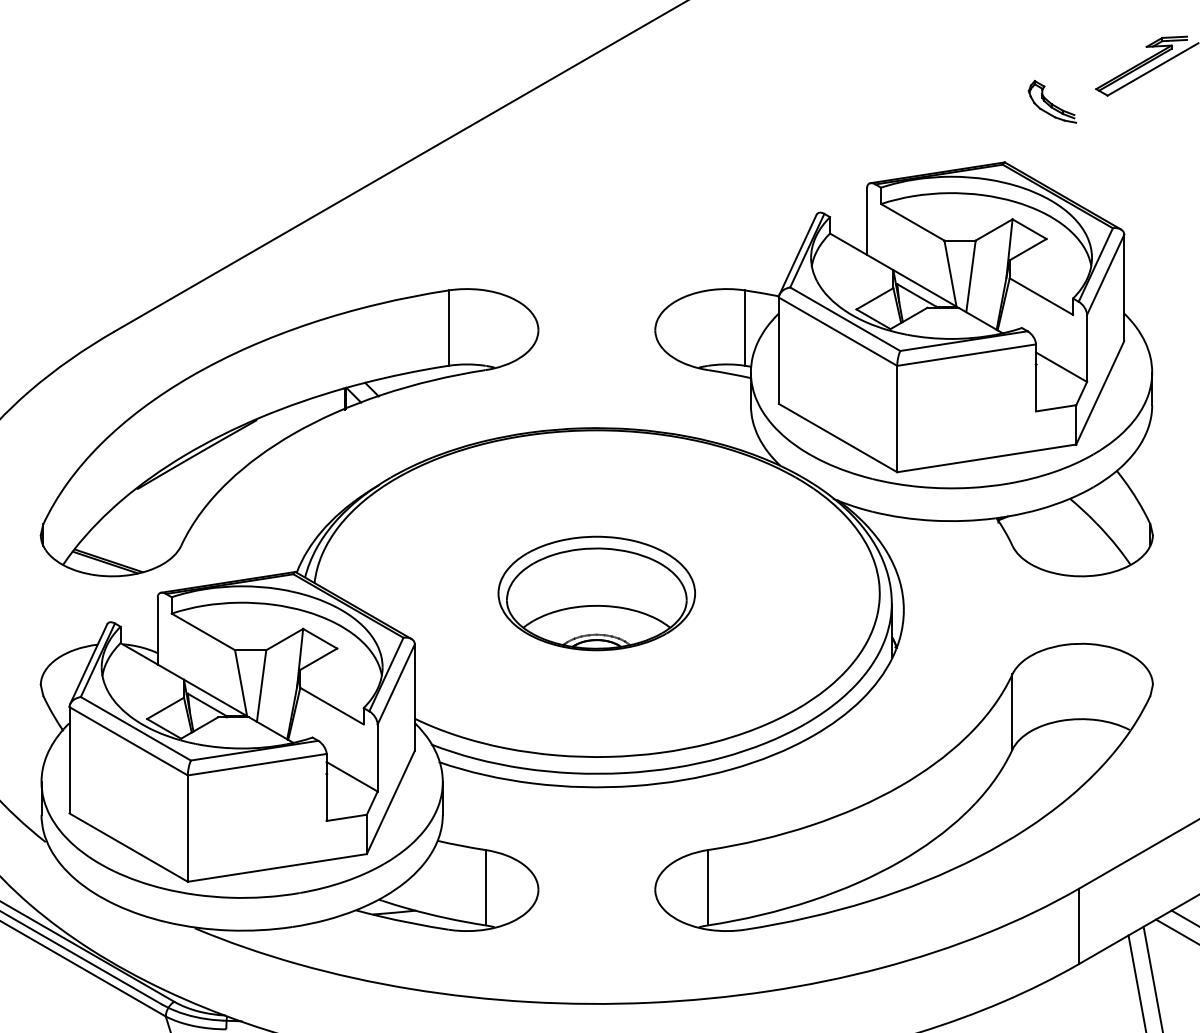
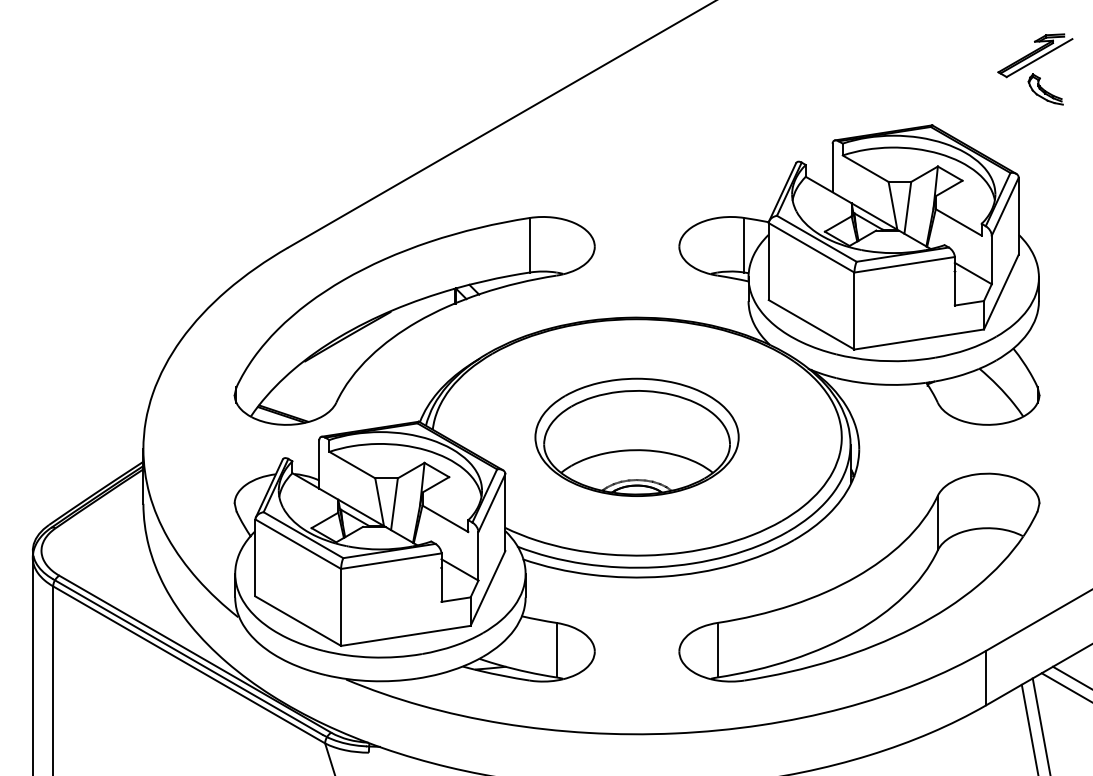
part: (1052, 101) -> (1045, 89), moved
part: (596, 592) -> (636, 436), size x1.43

